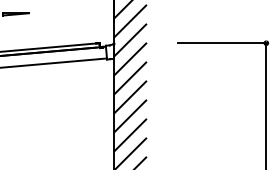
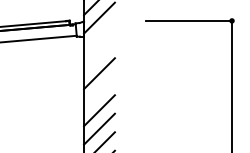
line: (130, 59) -> (99, 36), removed
line: (130, 78) -> (99, 55), removed
line: (130, 116) -> (99, 92), removed

